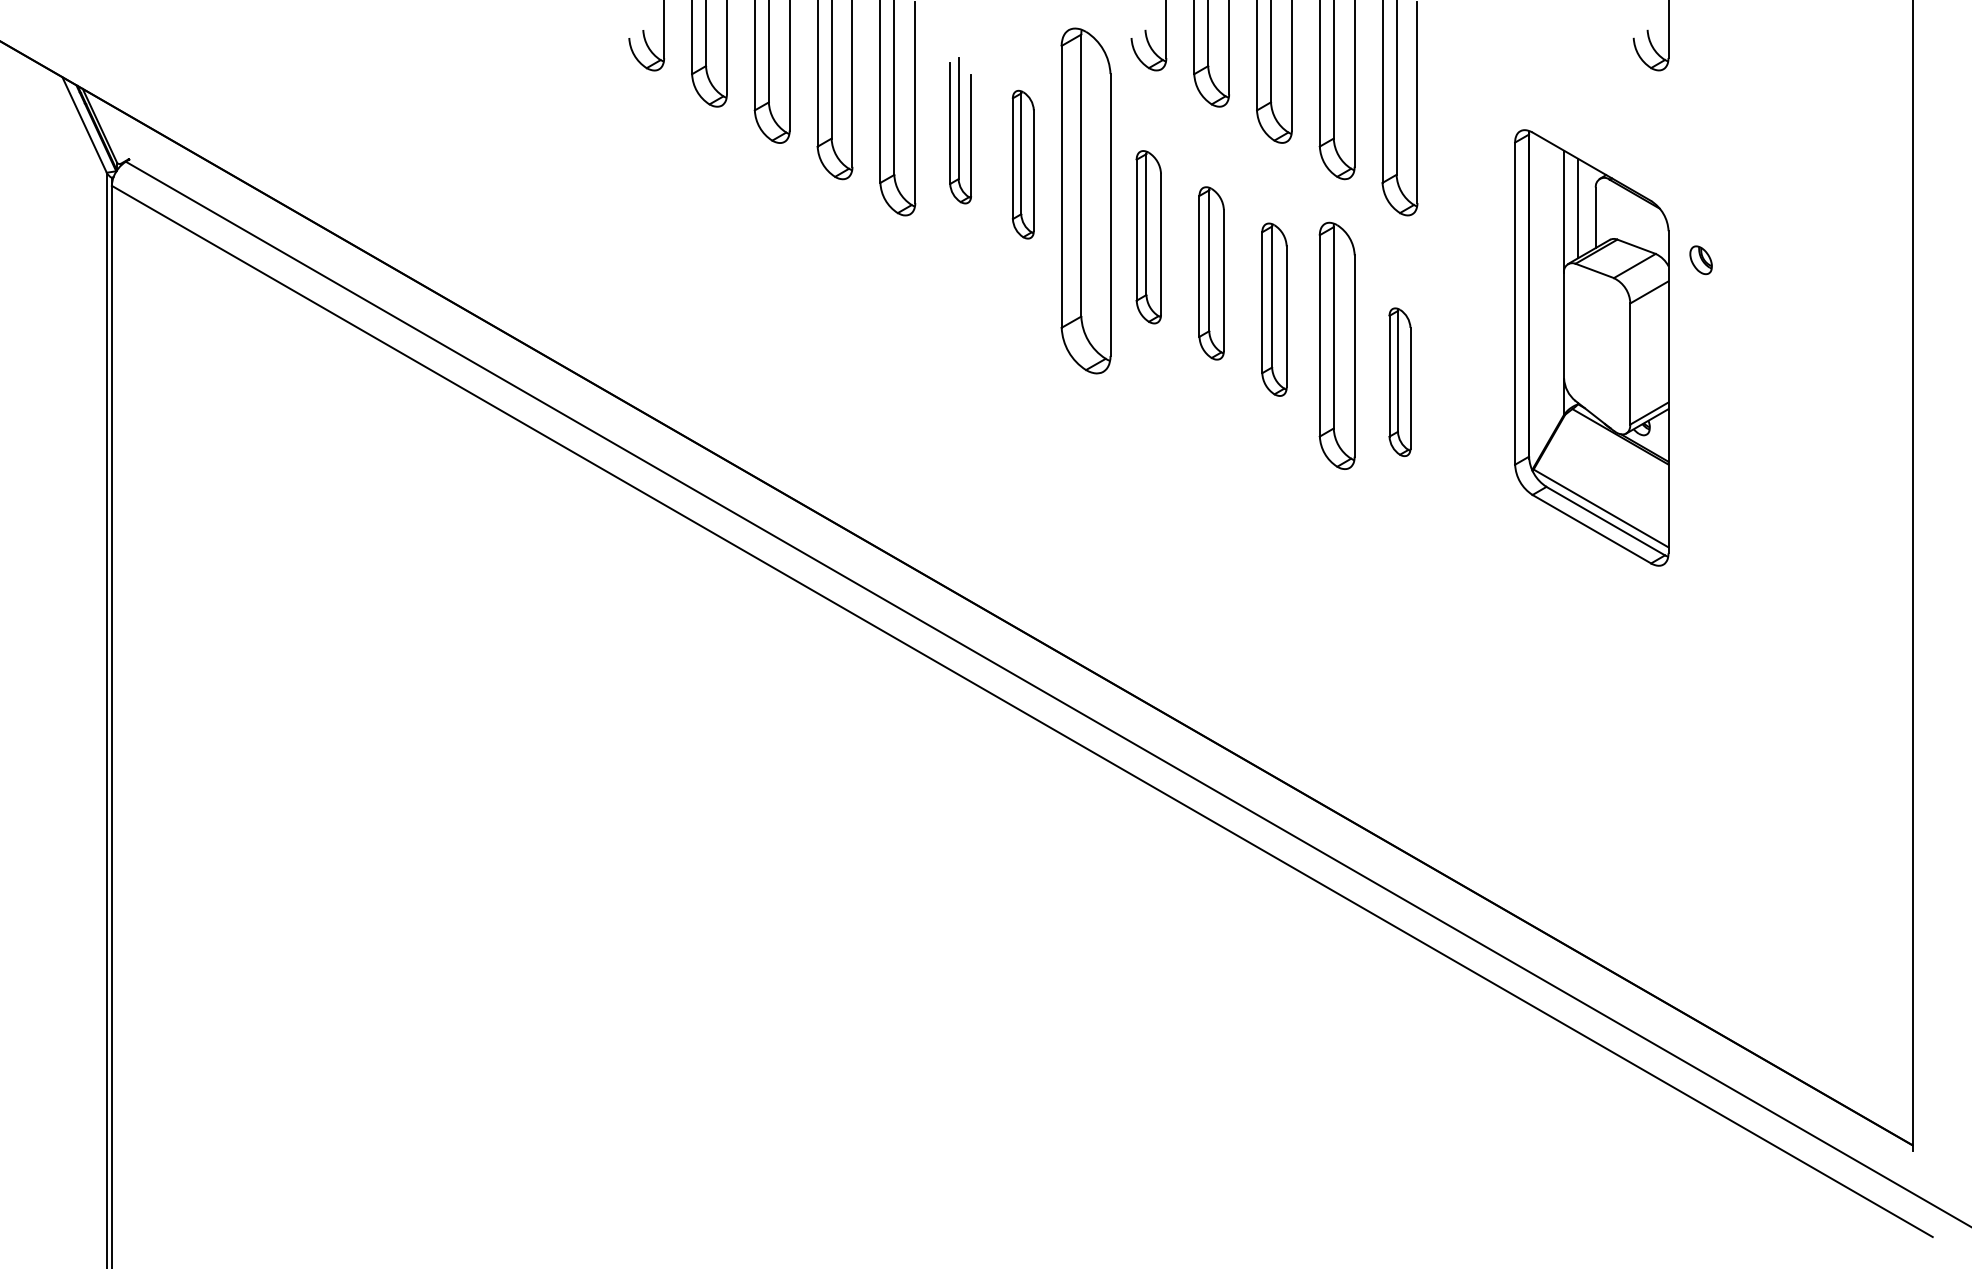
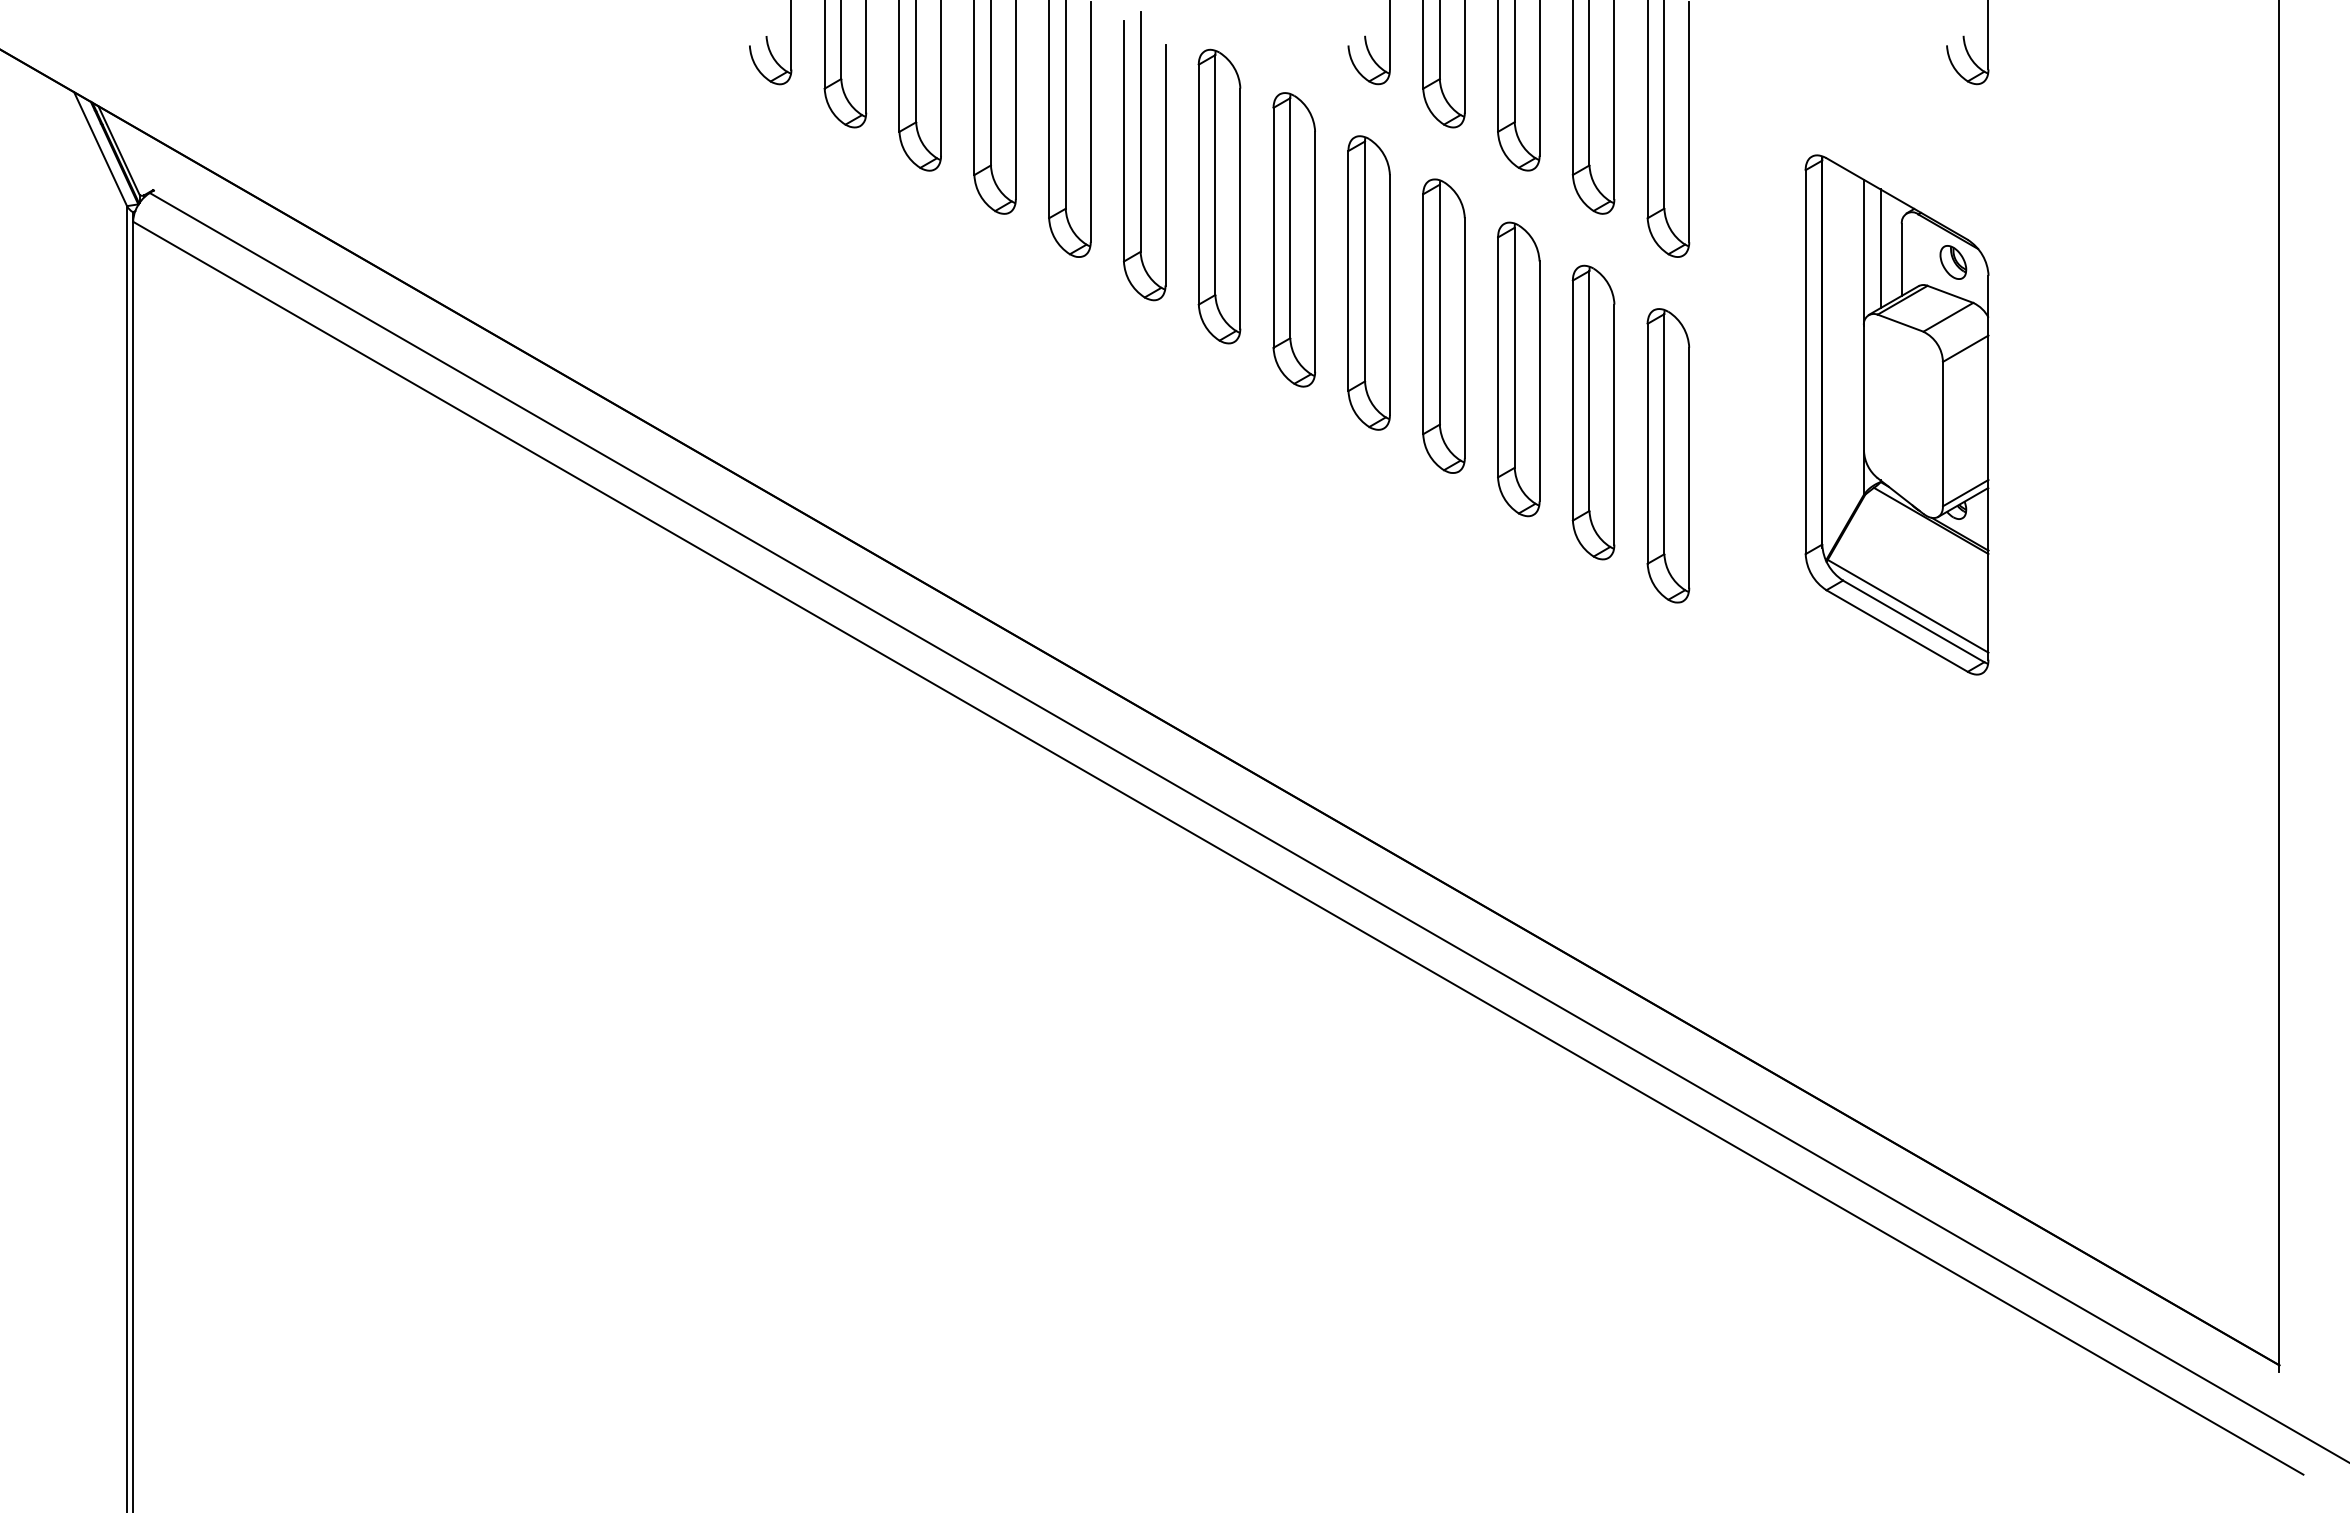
part: (960, 131) -> (1144, 156), size x1.67
part: (1023, 164) -> (1219, 196), size x1.67
part: (1086, 200) -> (1294, 239), size x0.71
part: (1148, 236) -> (1368, 282), size x1.43
part: (1701, 260) -> (1953, 262), moved
part: (1211, 272) -> (1443, 325), size x1.43
part: (1274, 309) -> (1518, 369), size x1.43
part: (1400, 381) -> (1668, 455), size x1.67

